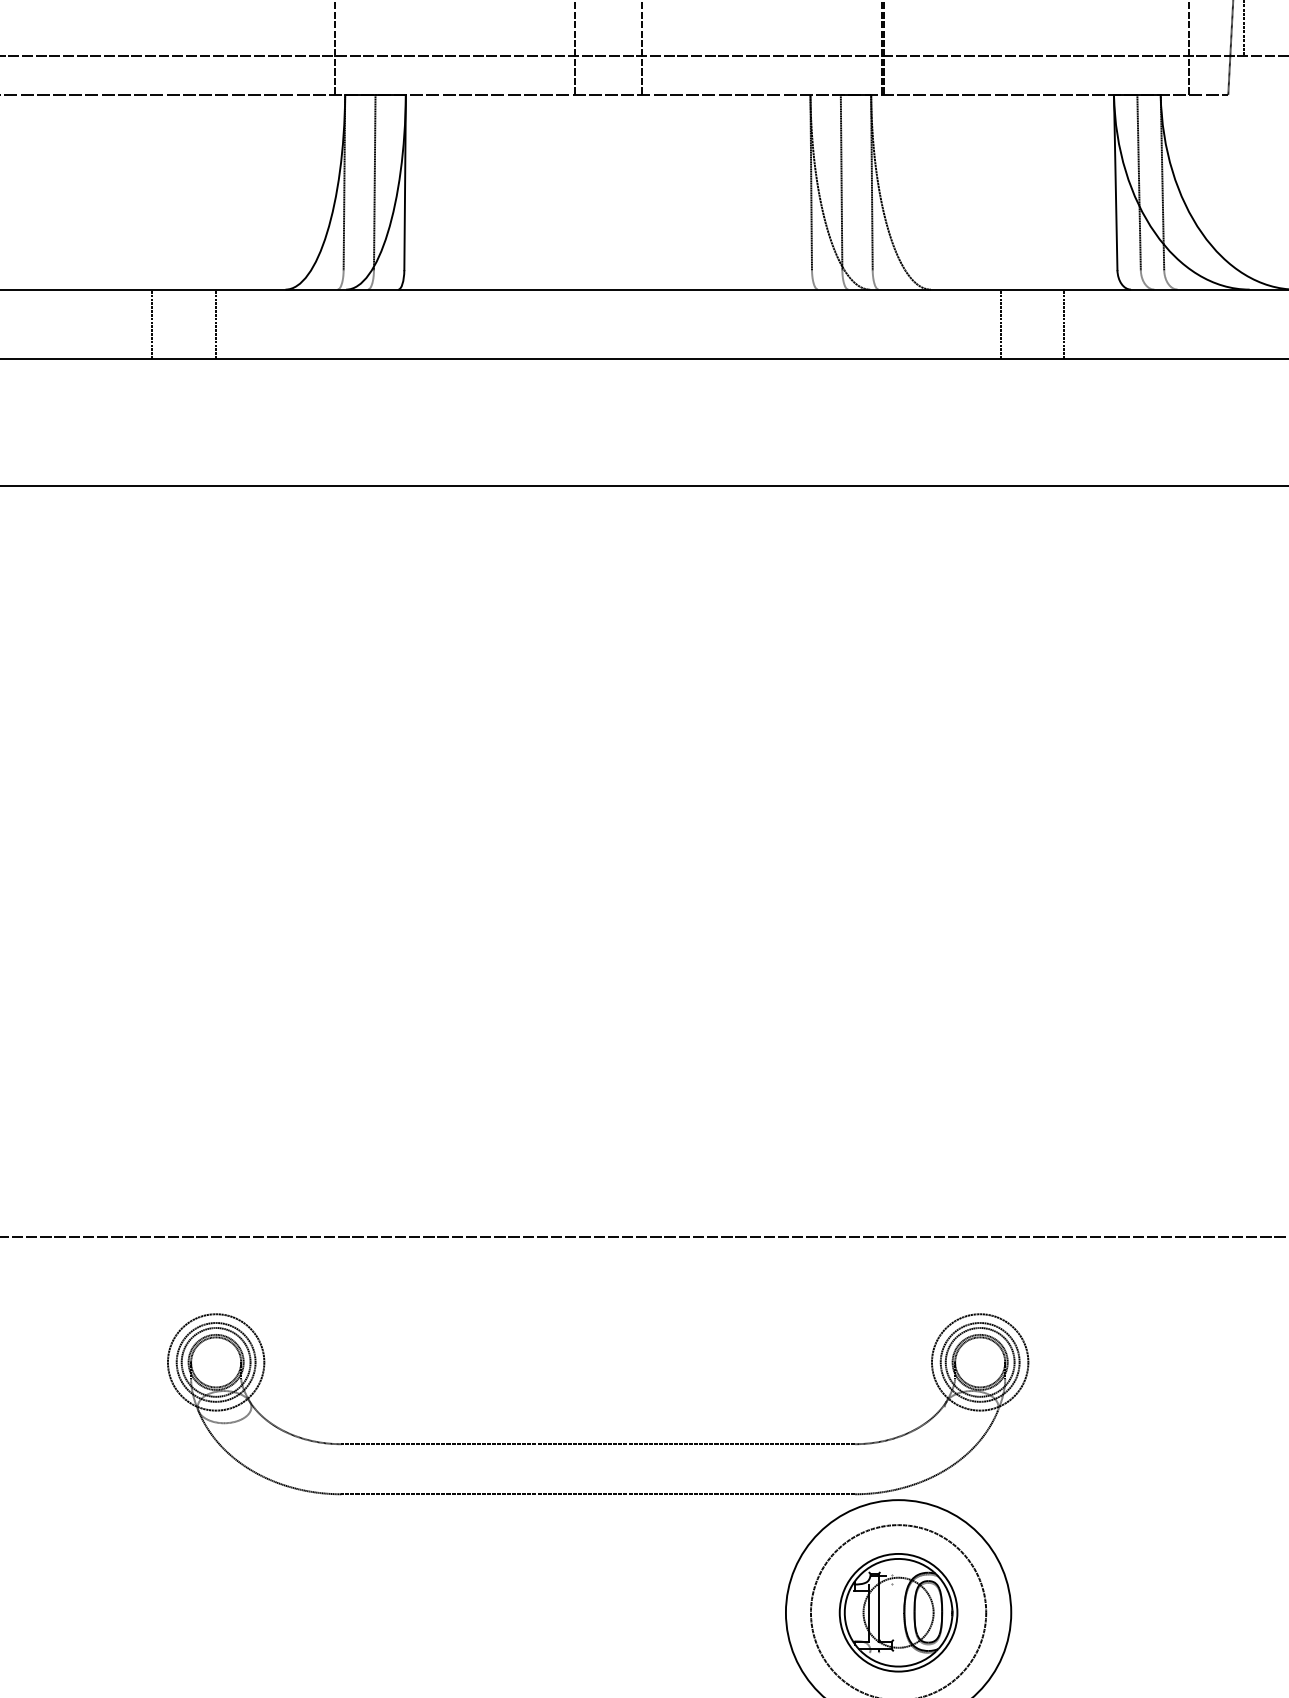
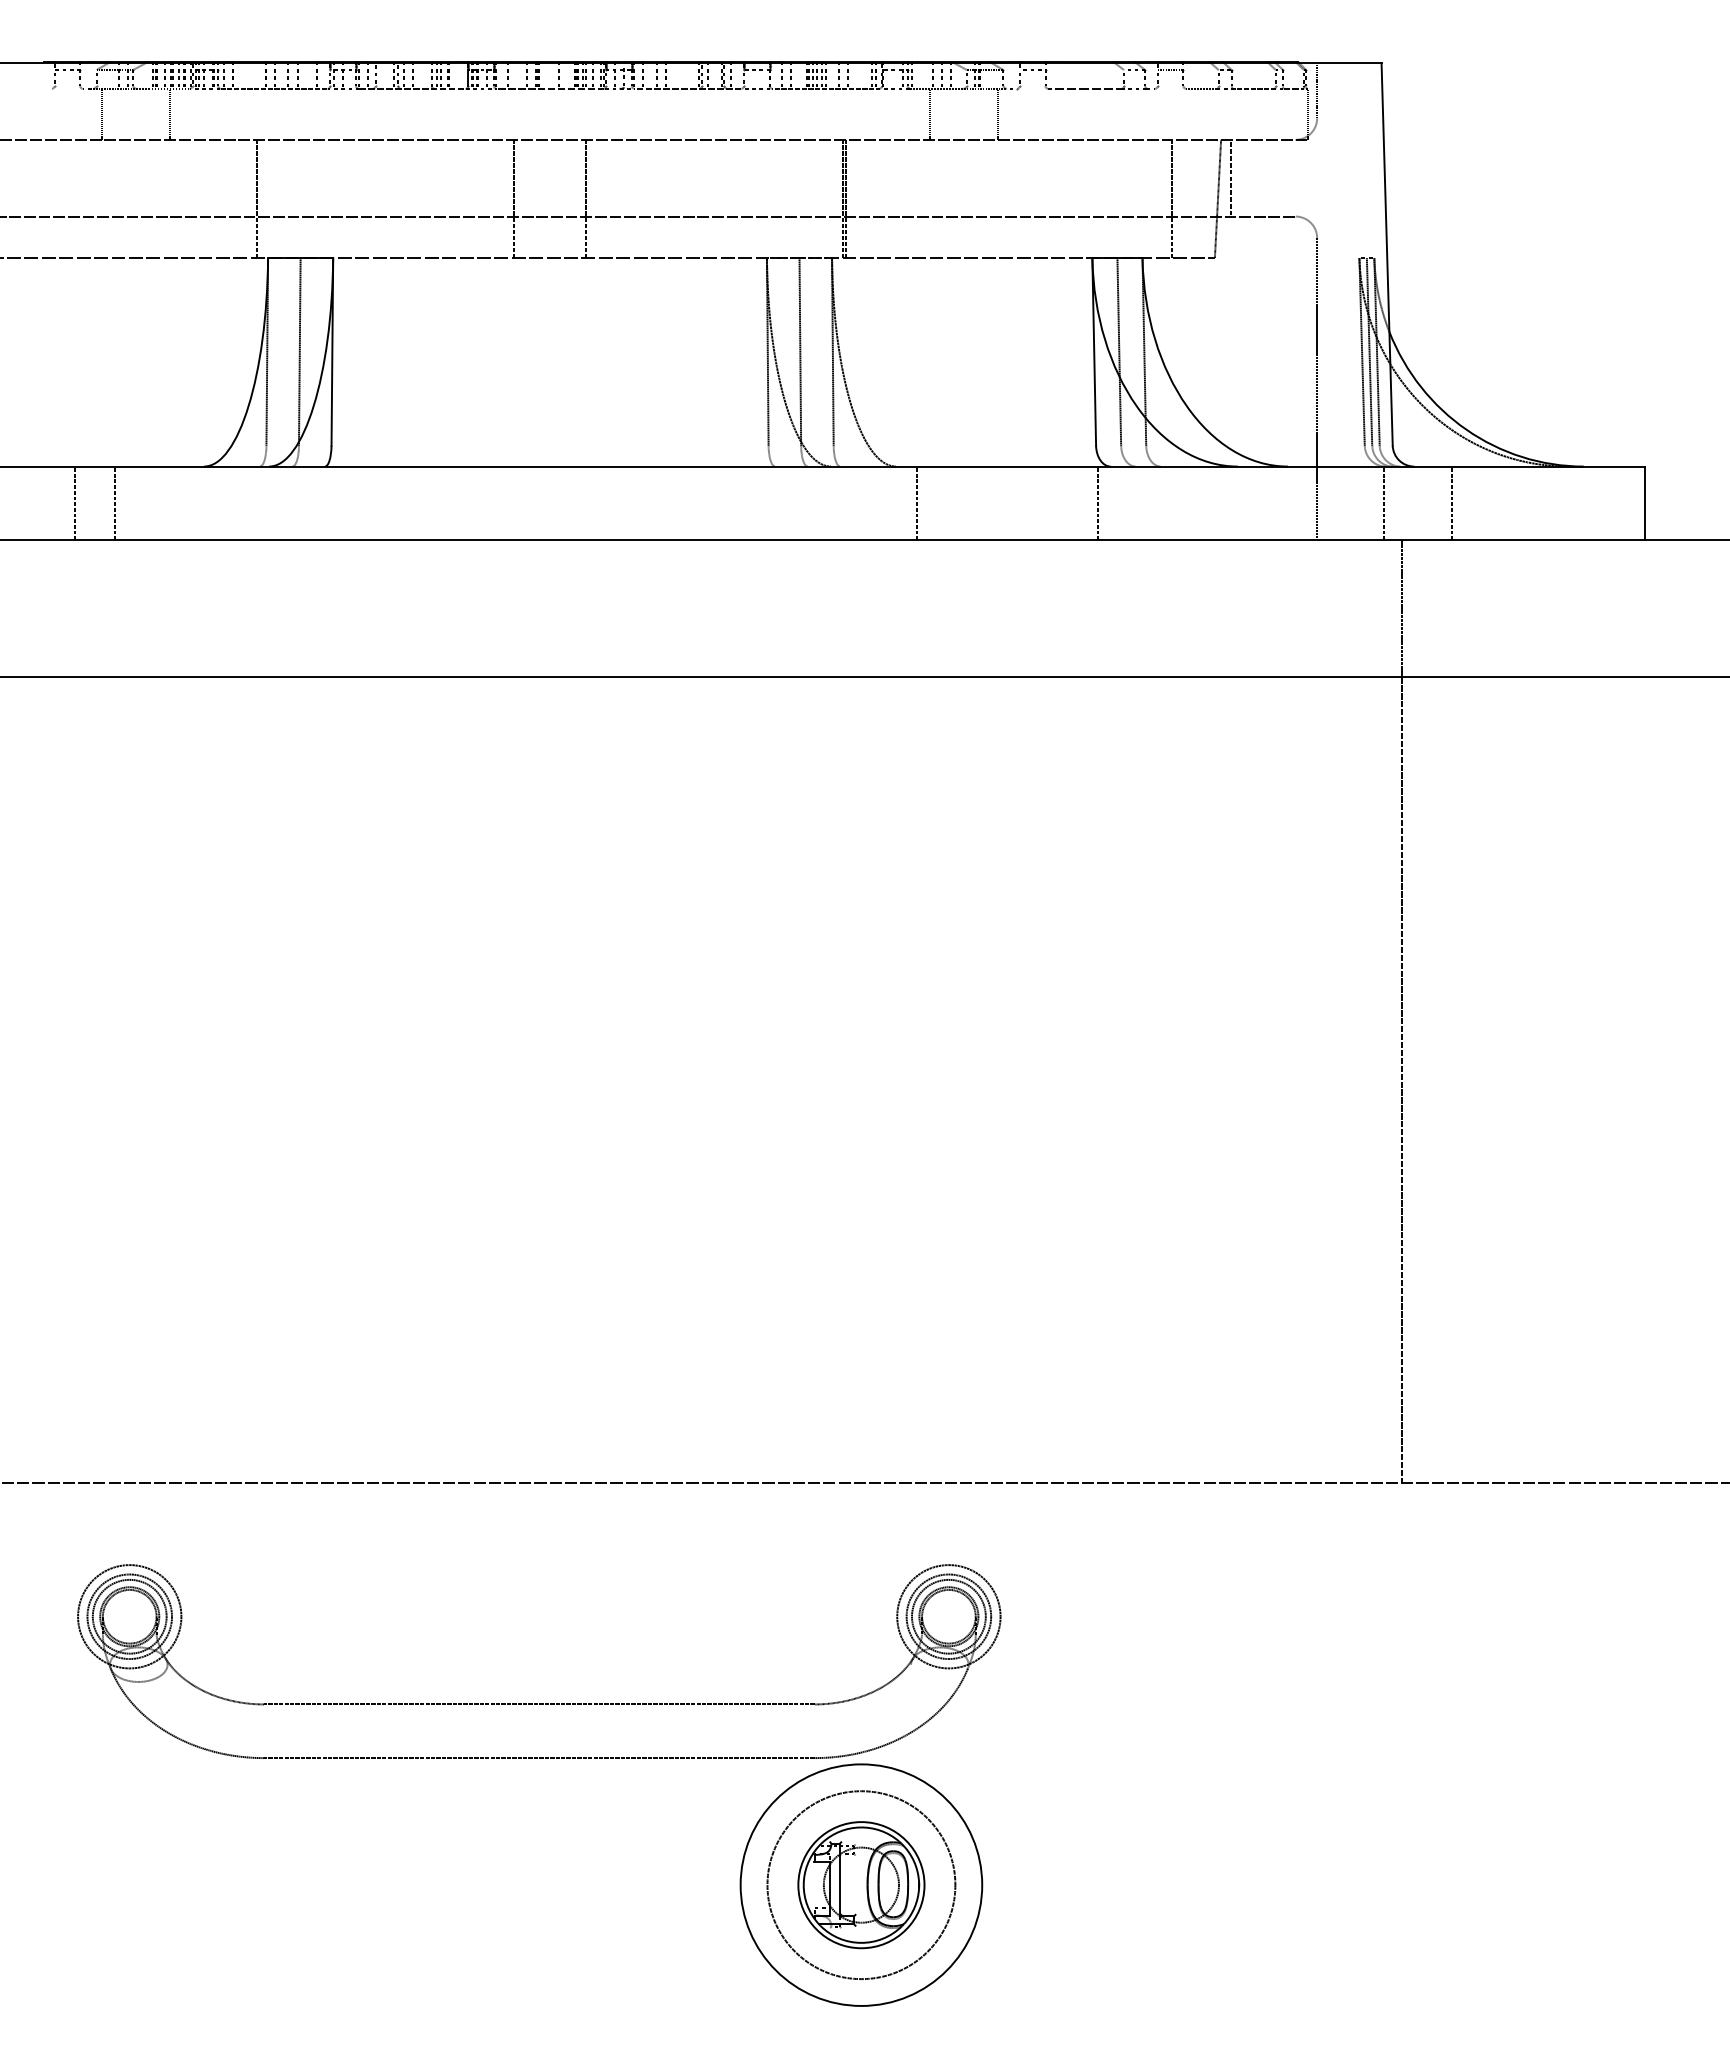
line: (152, 324) -> (115, 503), moved
line: (215, 324) -> (75, 503), moved
line: (1000, 324) -> (916, 503), moved
line: (1064, 324) -> (1098, 503), moved

